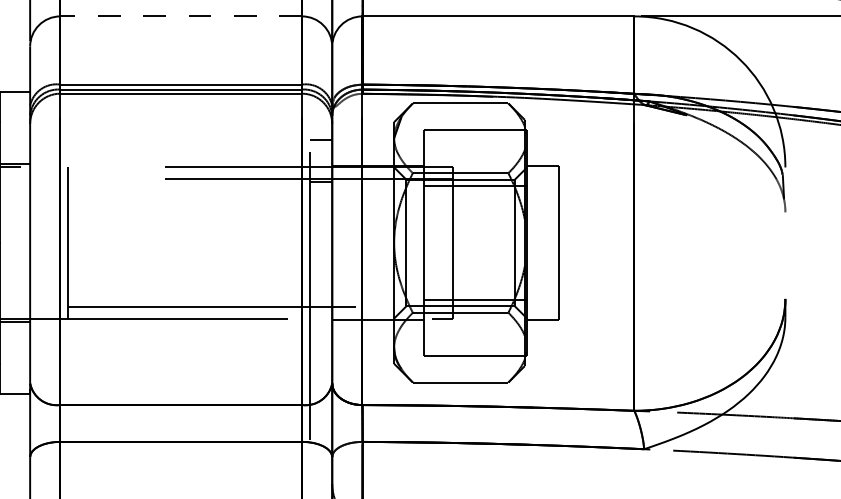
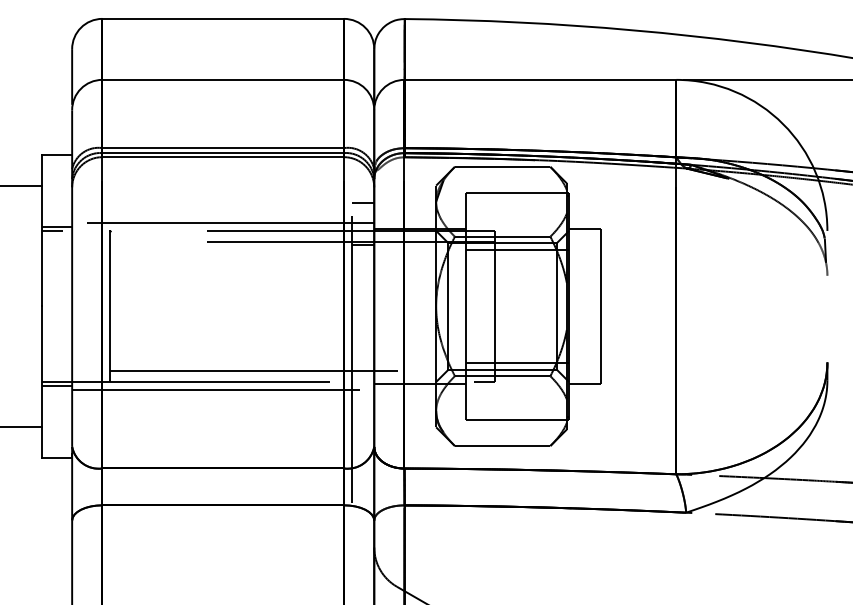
line: (181, 16) -> (223, 79), dashed -> solid
line: (181, 160) -> (223, 223), added
line: (181, 326) -> (223, 389), added

